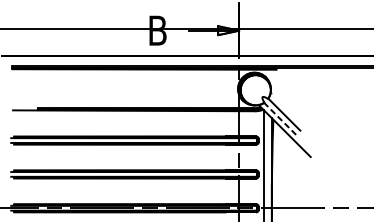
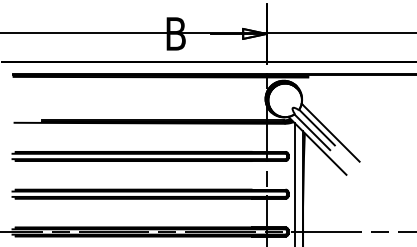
line: (280, 118) -> (312, 131), dashed -> solid
line: (296, 119) -> (330, 132), added

